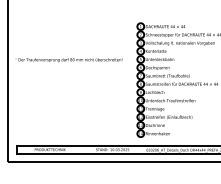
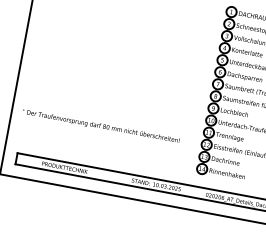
text: (69, 60) -> (101, 127), moved

